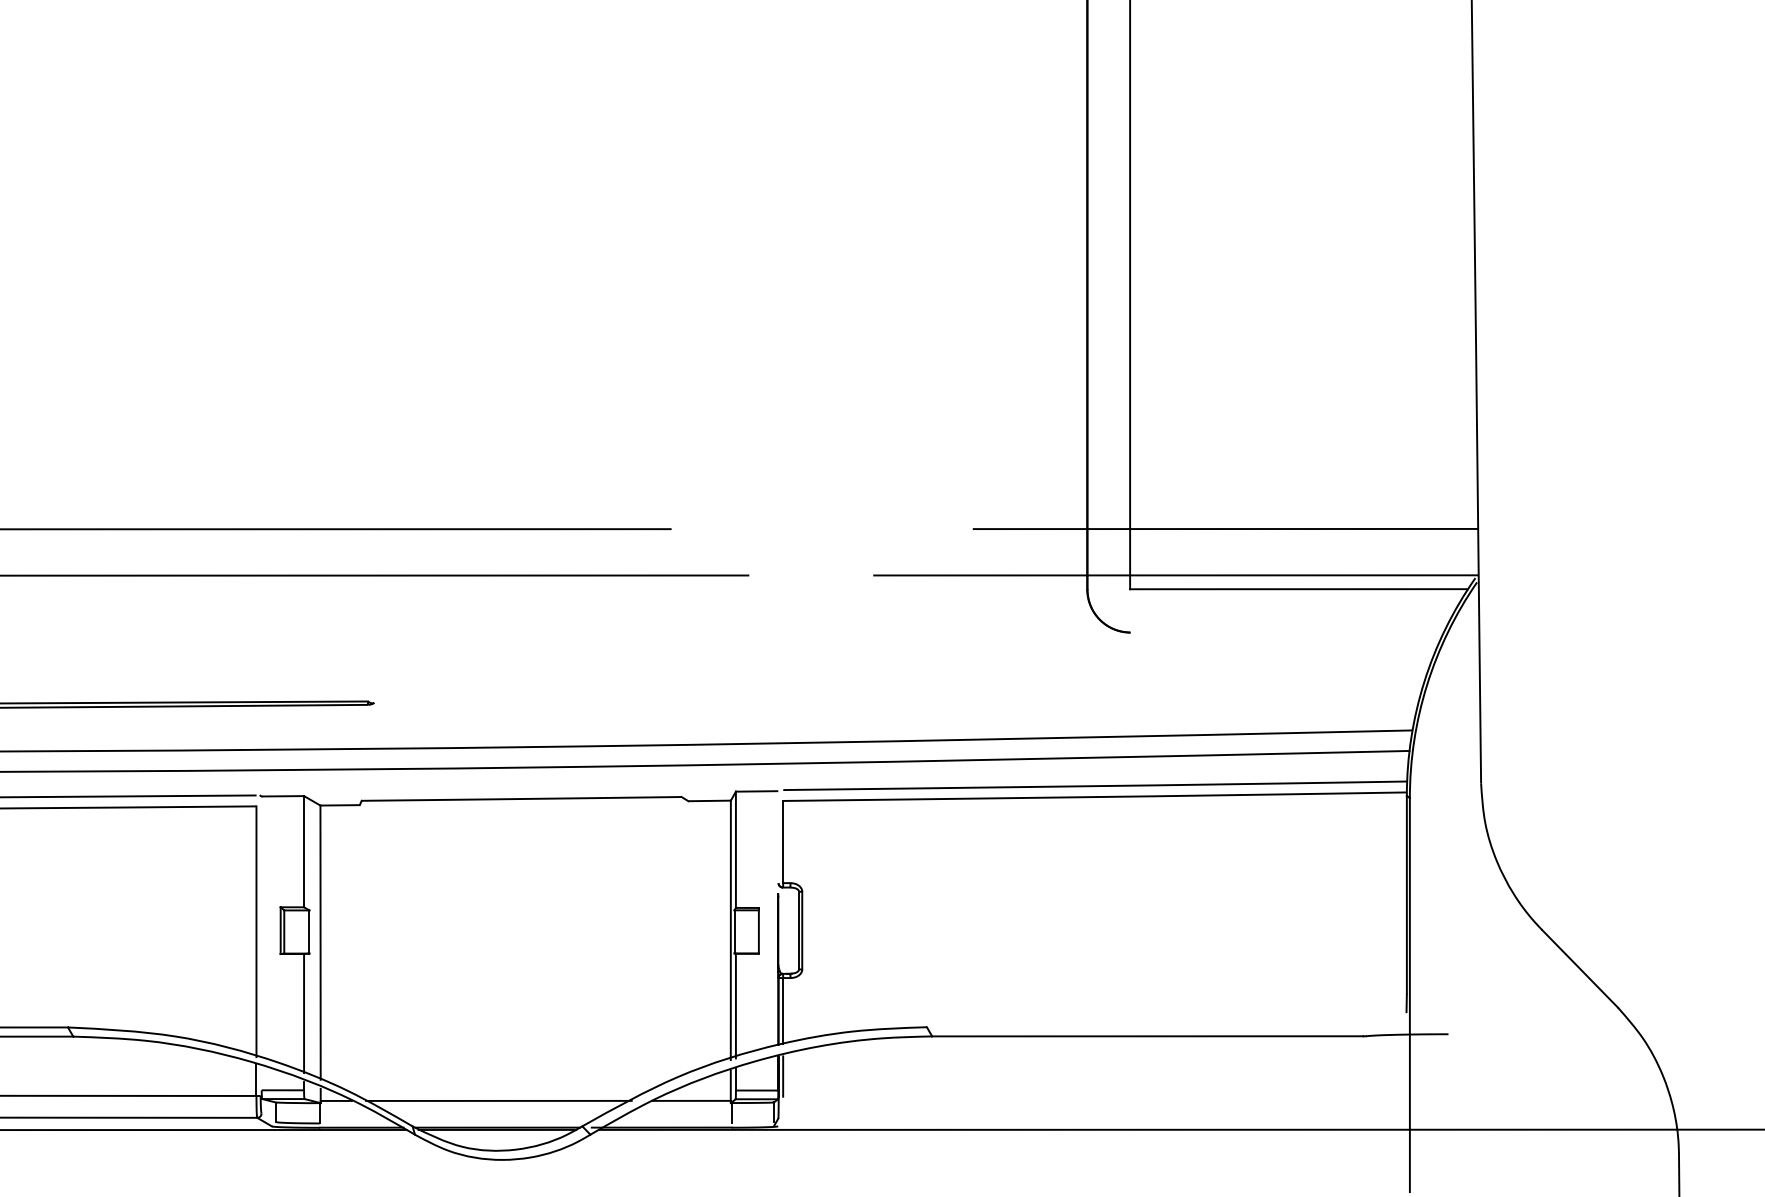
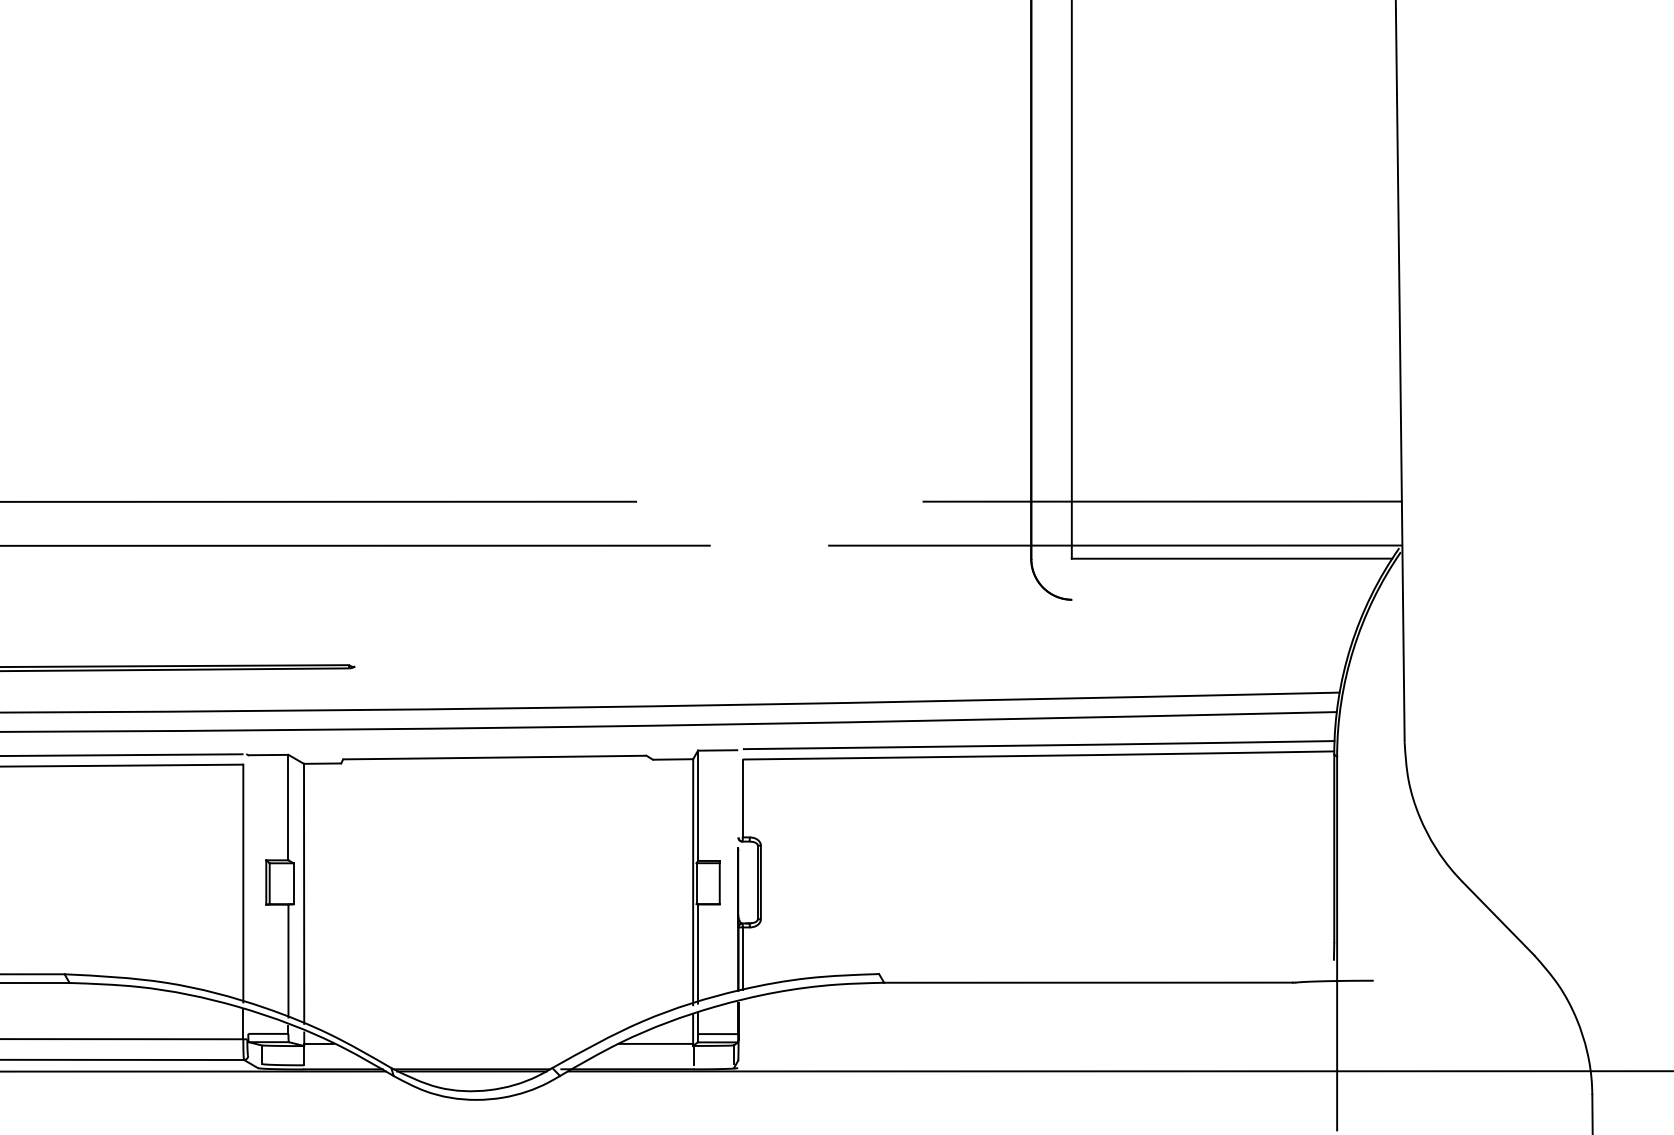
line: (782, 1076) -> (742, 1020), removed
line: (499, 1100) -> (473, 1043), removed

